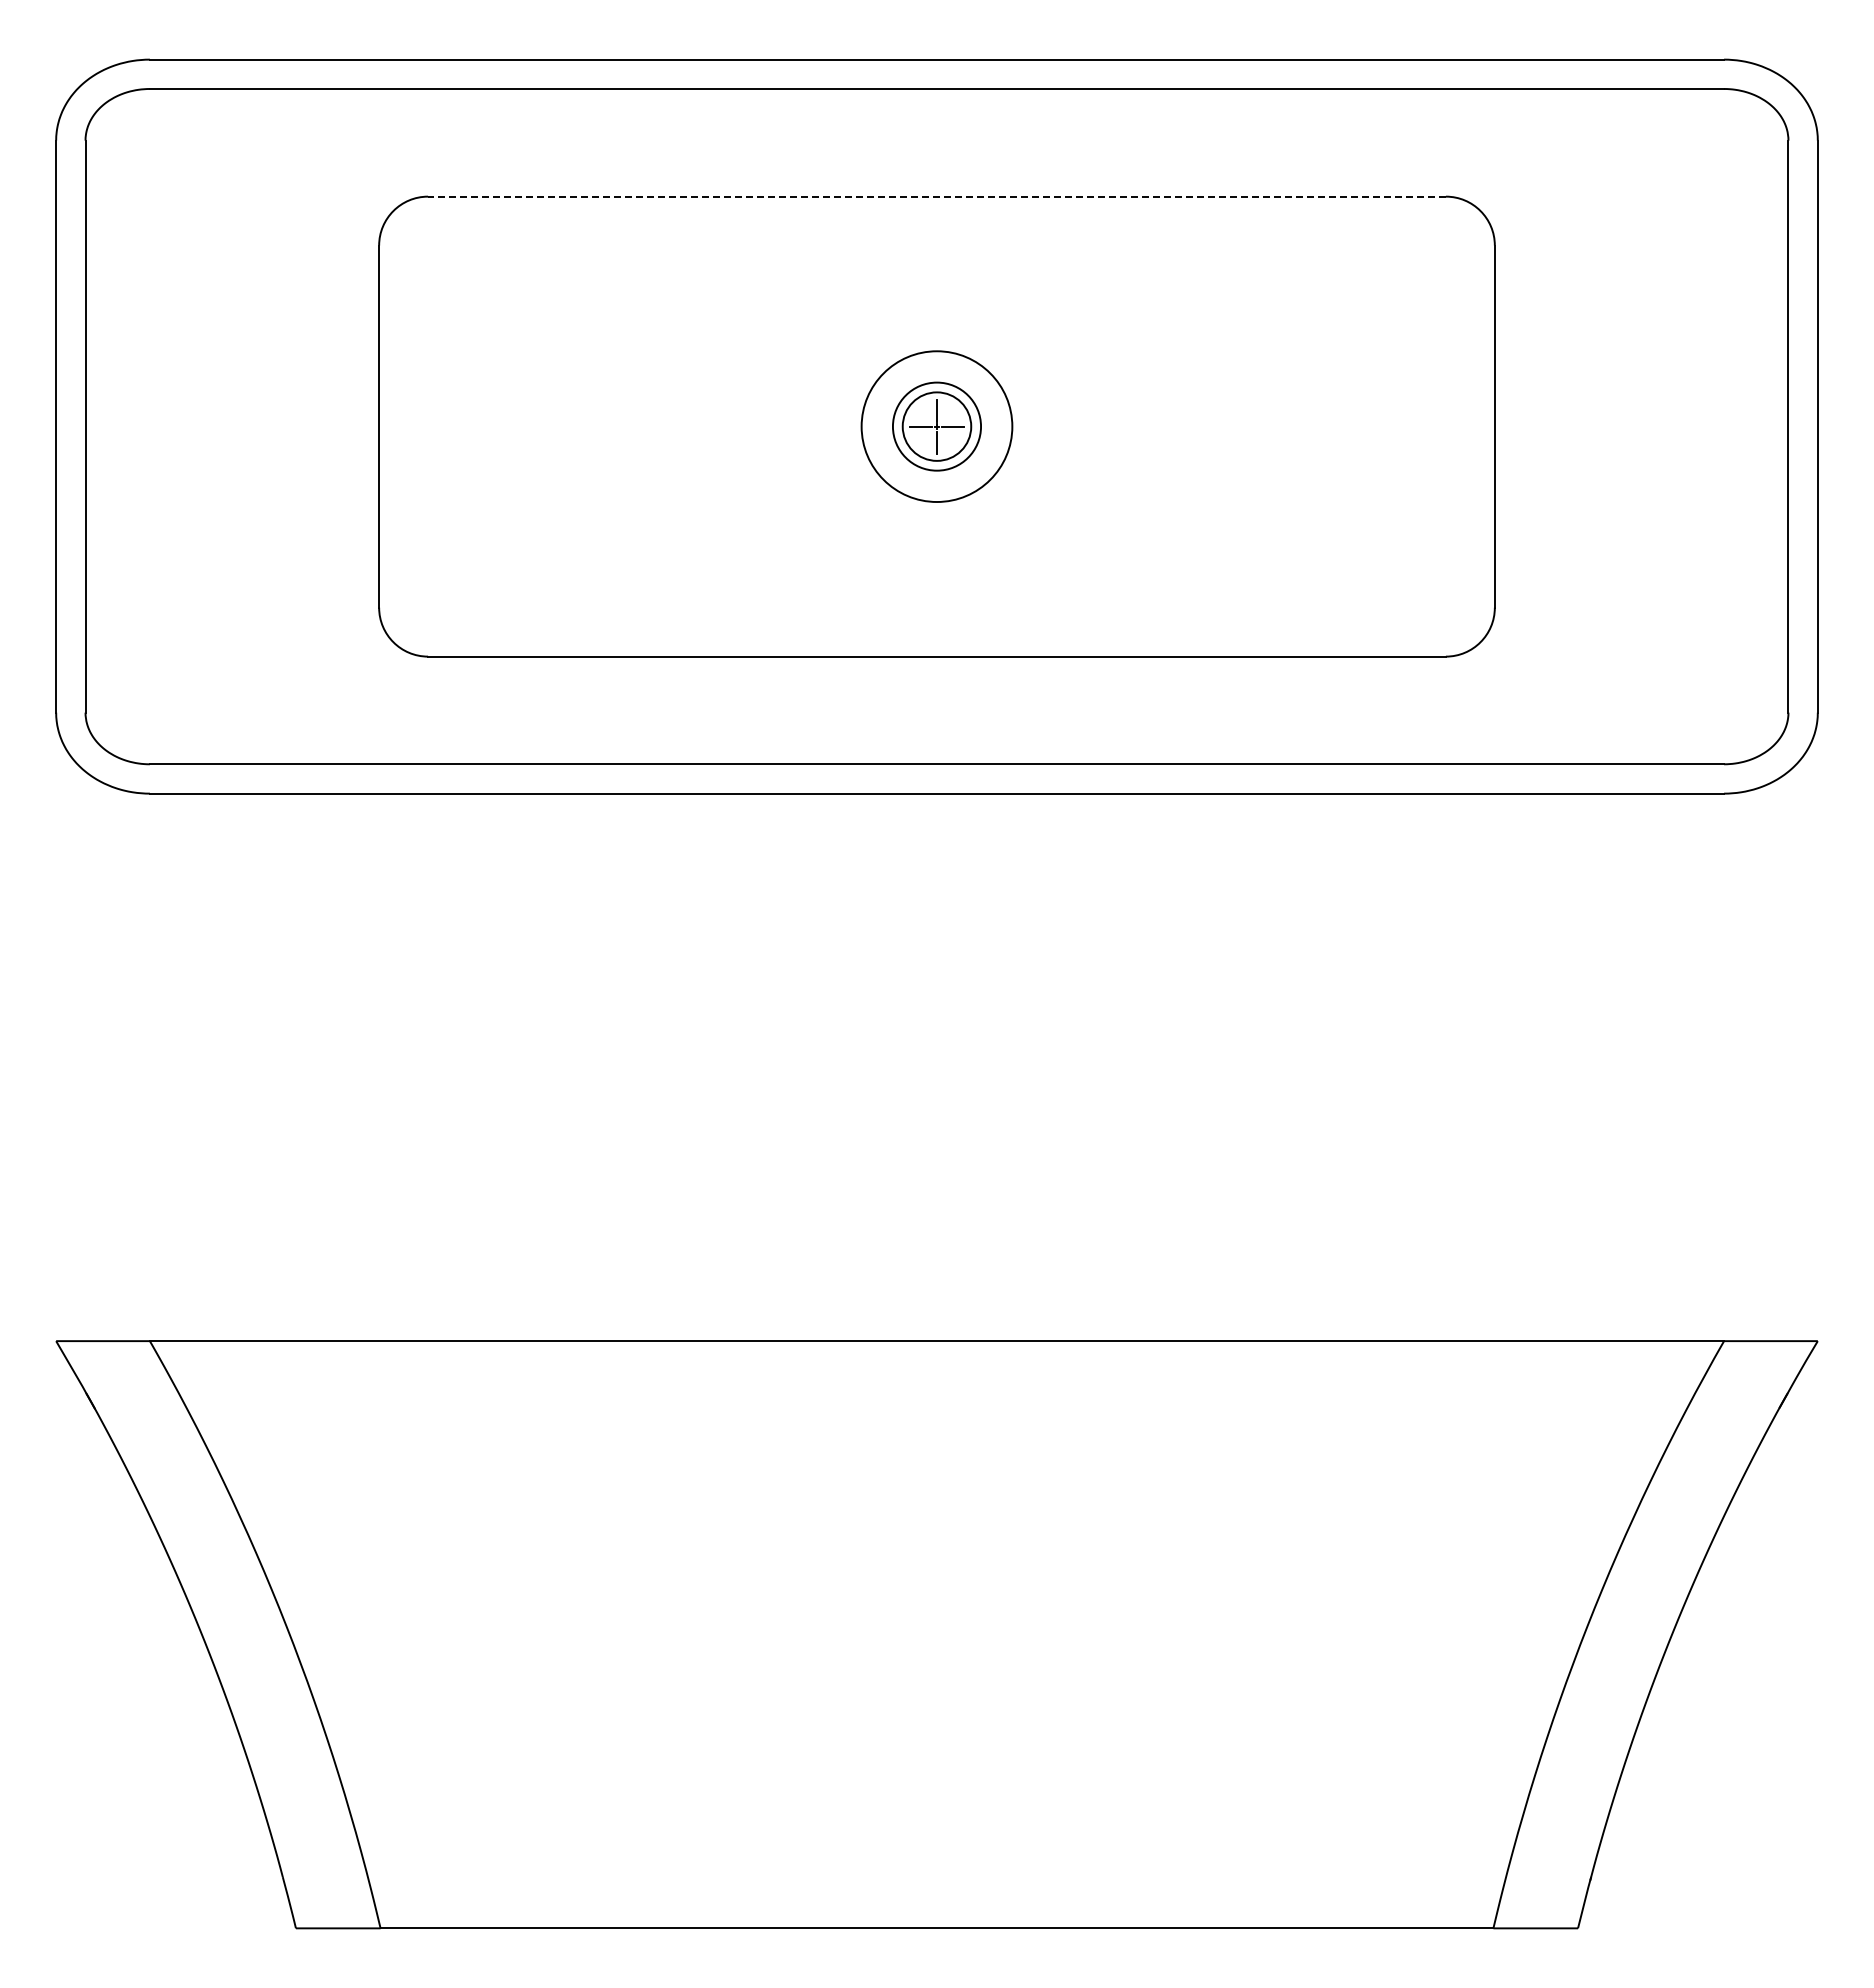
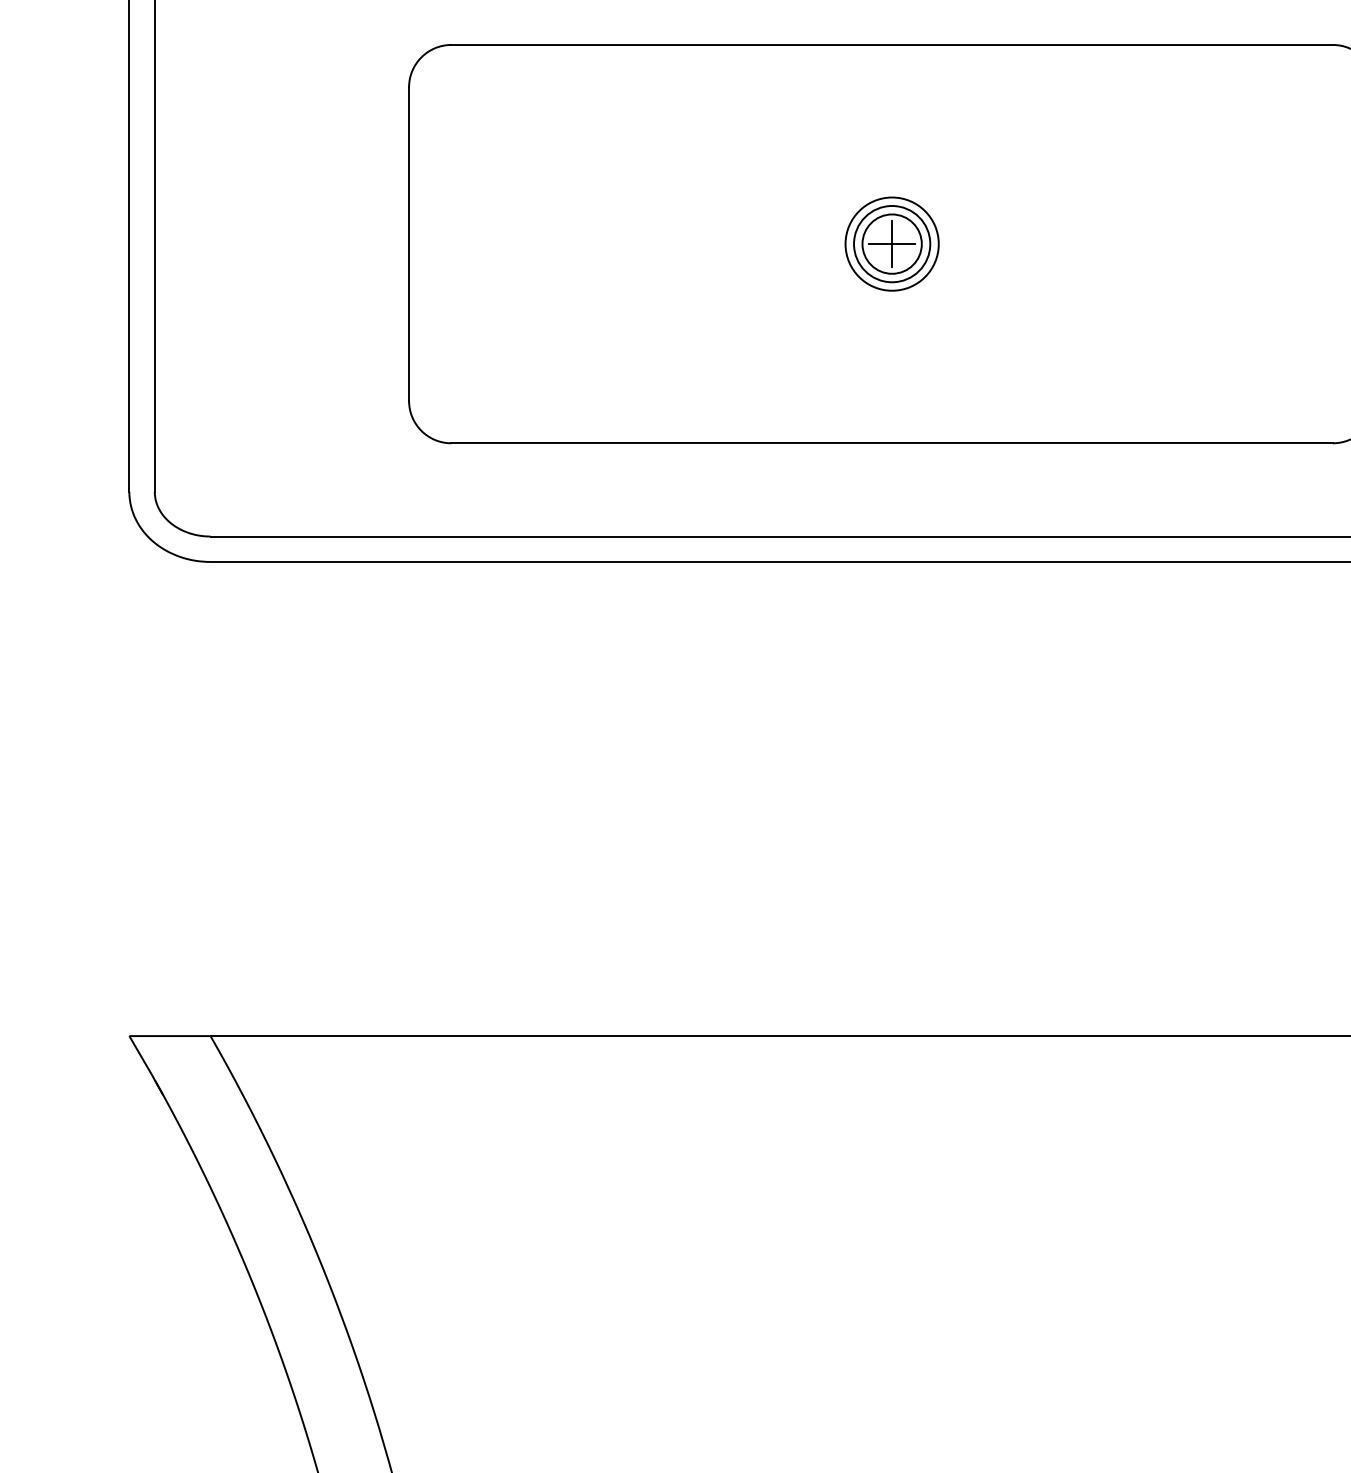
line: (936, 196) -> (891, 44), dashed -> solid
circle: (936, 426) -> (891, 244), size x0.71

